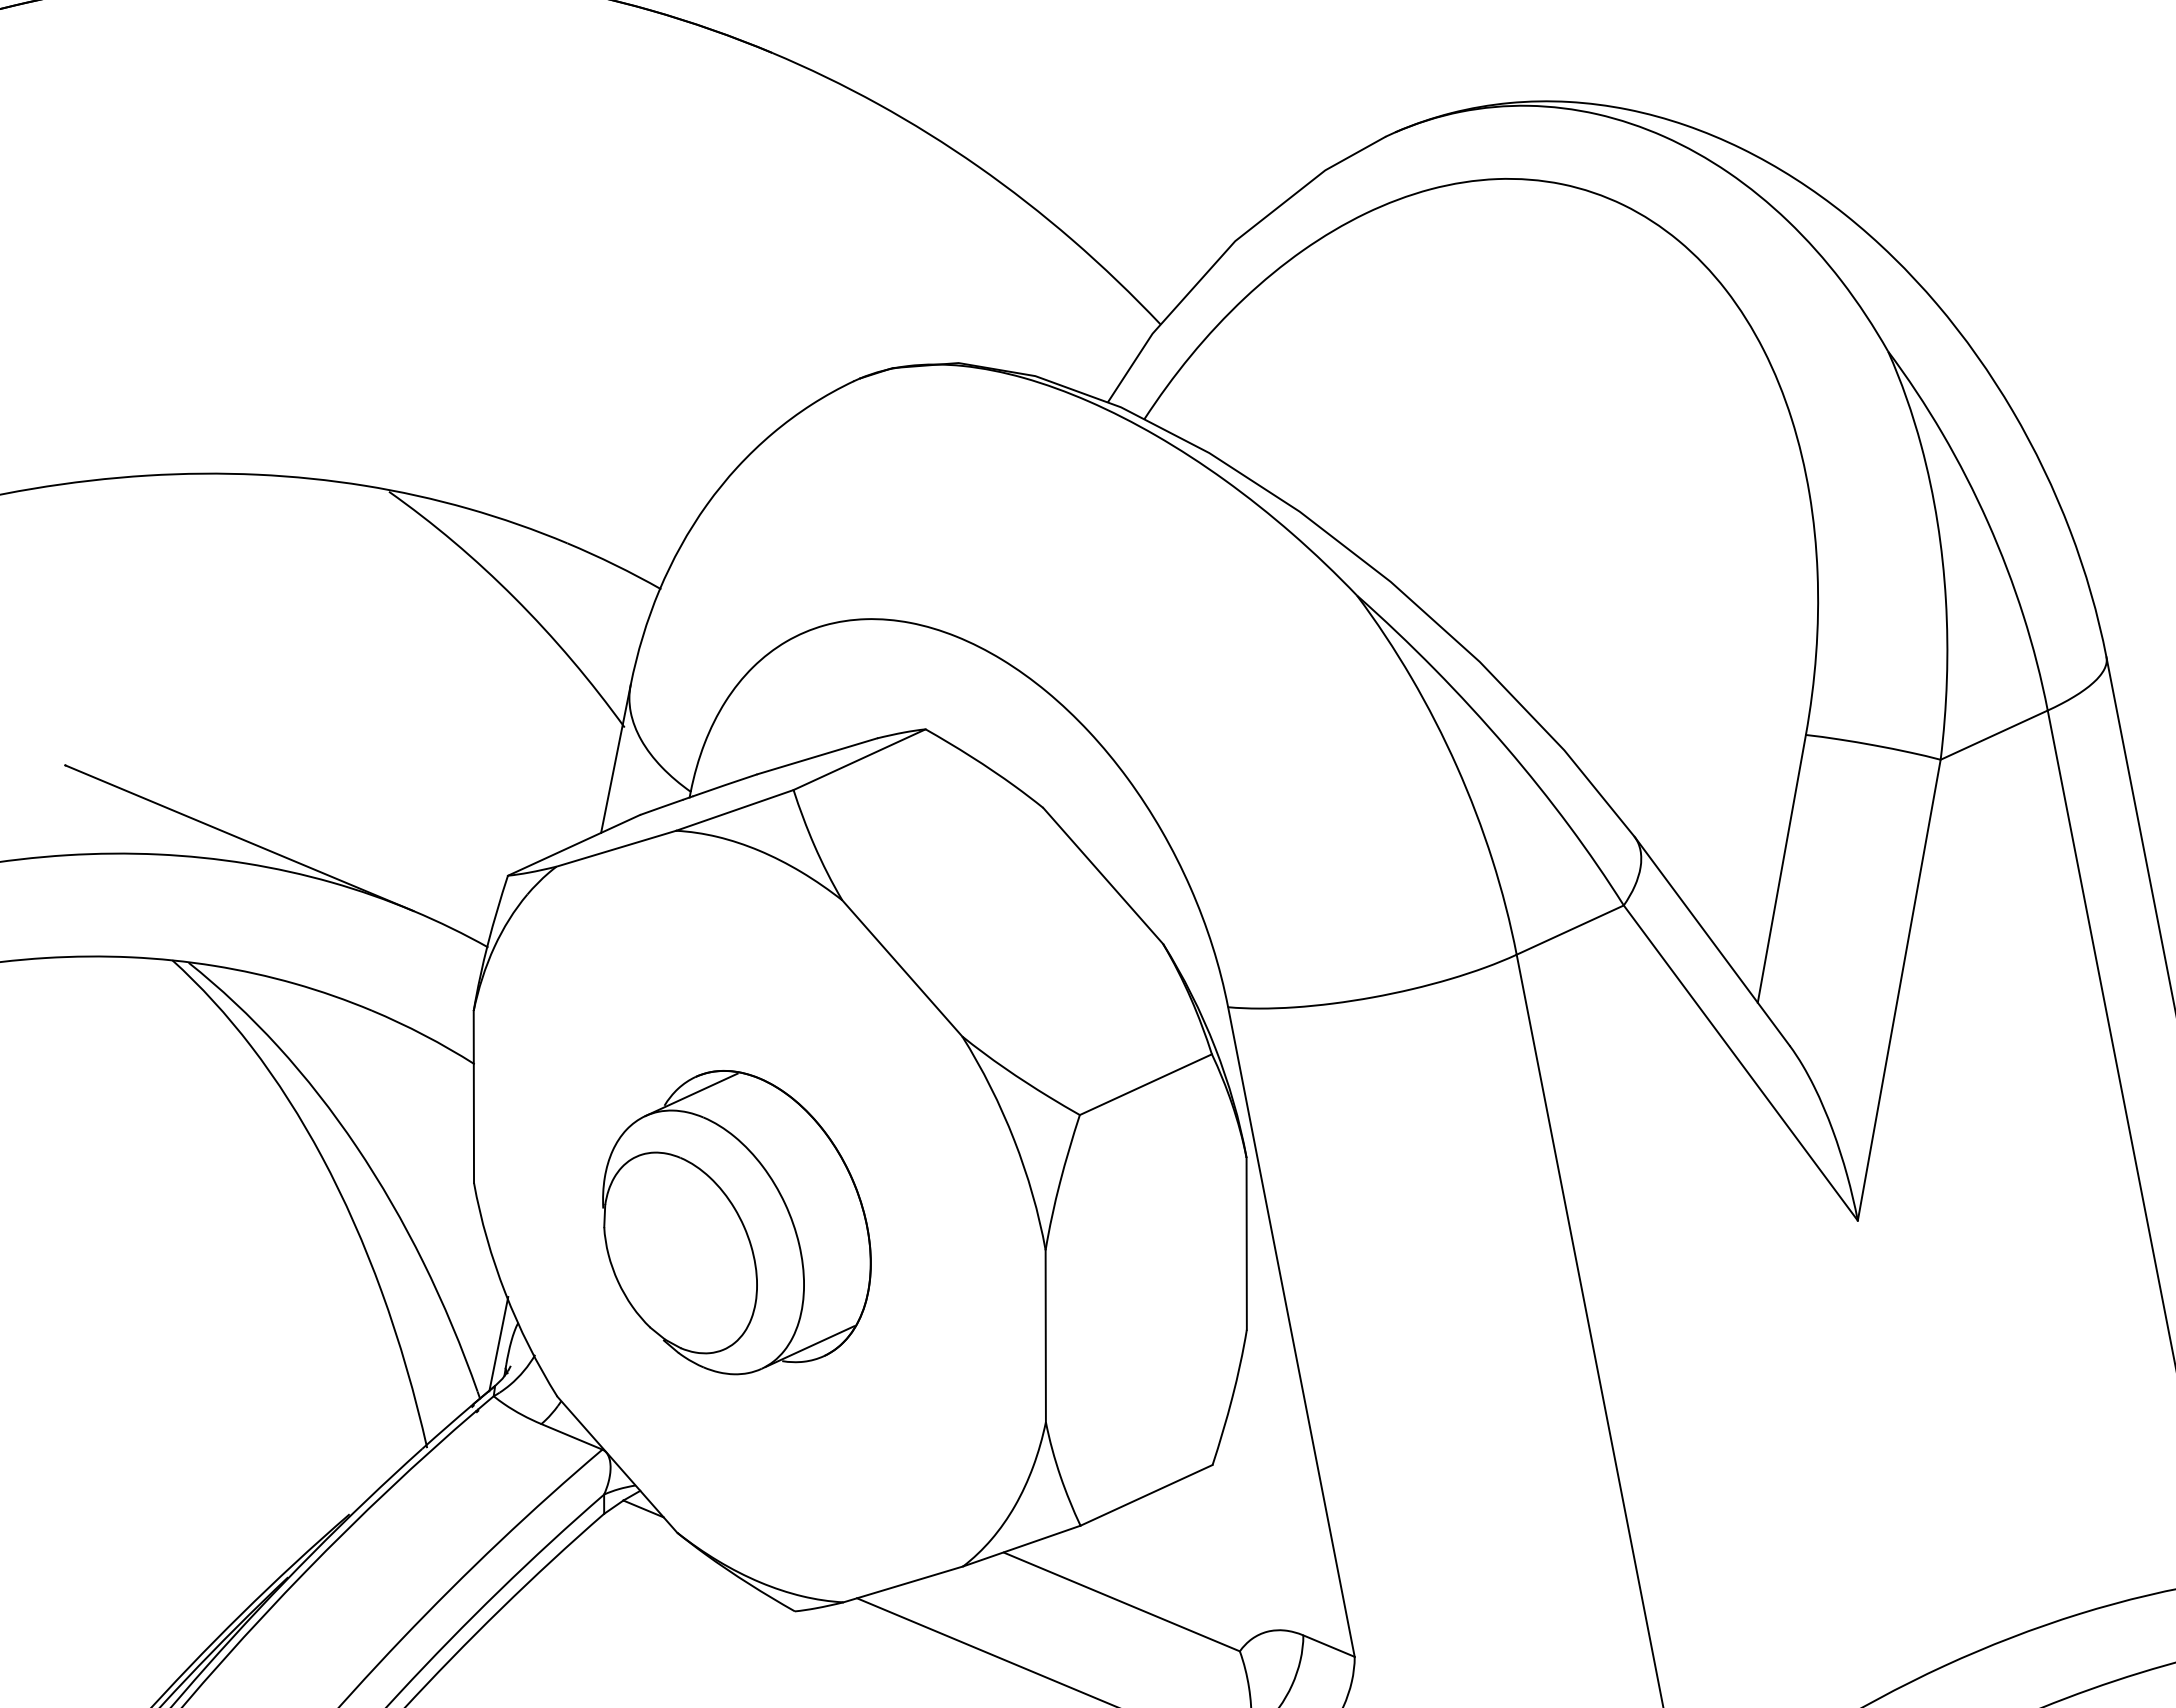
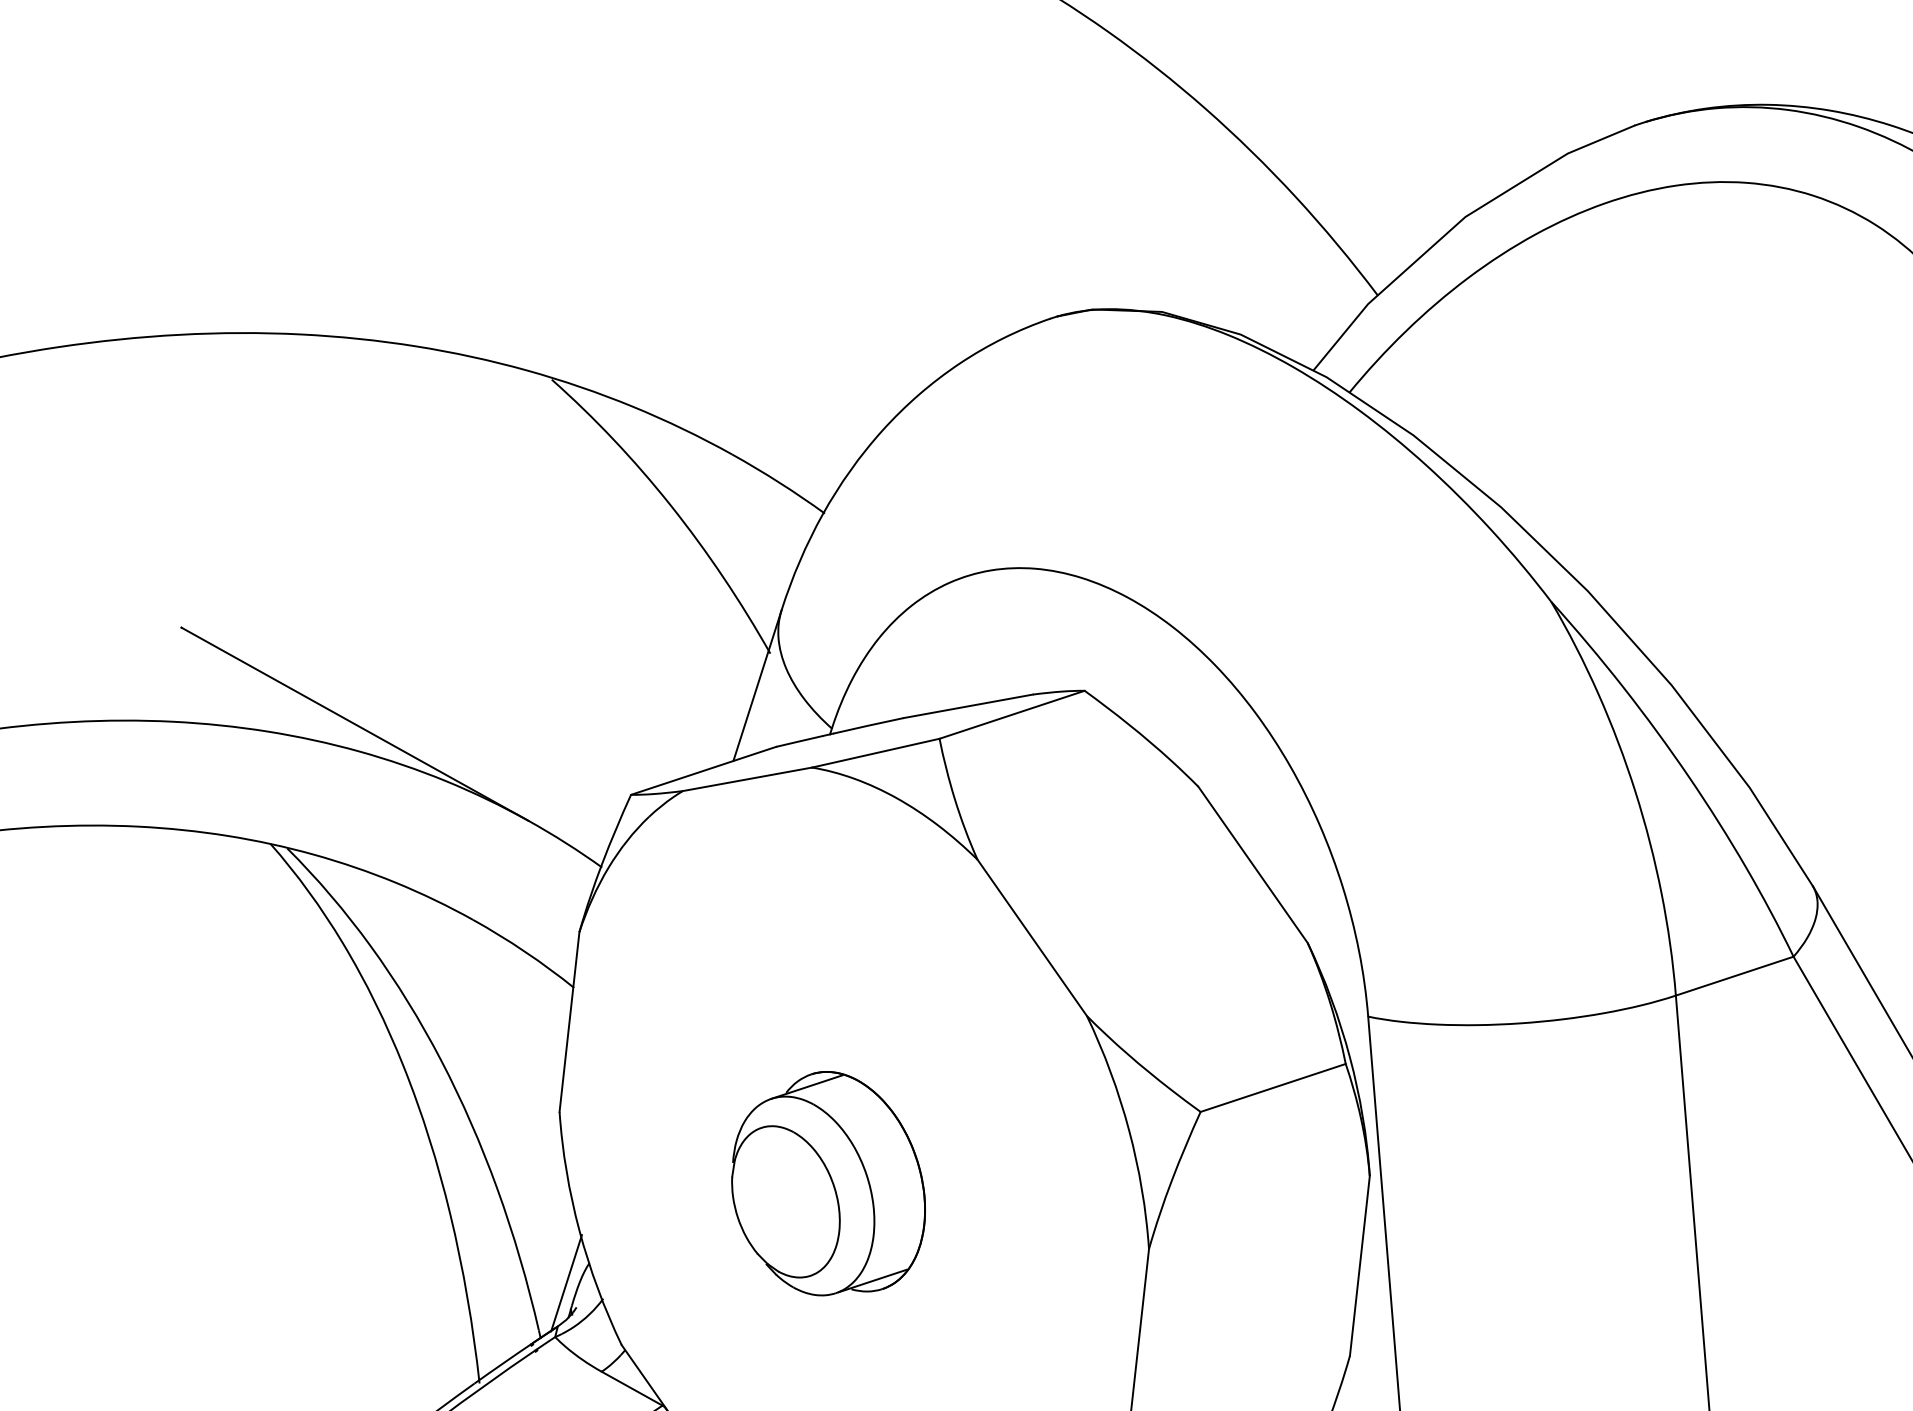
part: (736, 1222) -> (829, 1183), size x0.7

